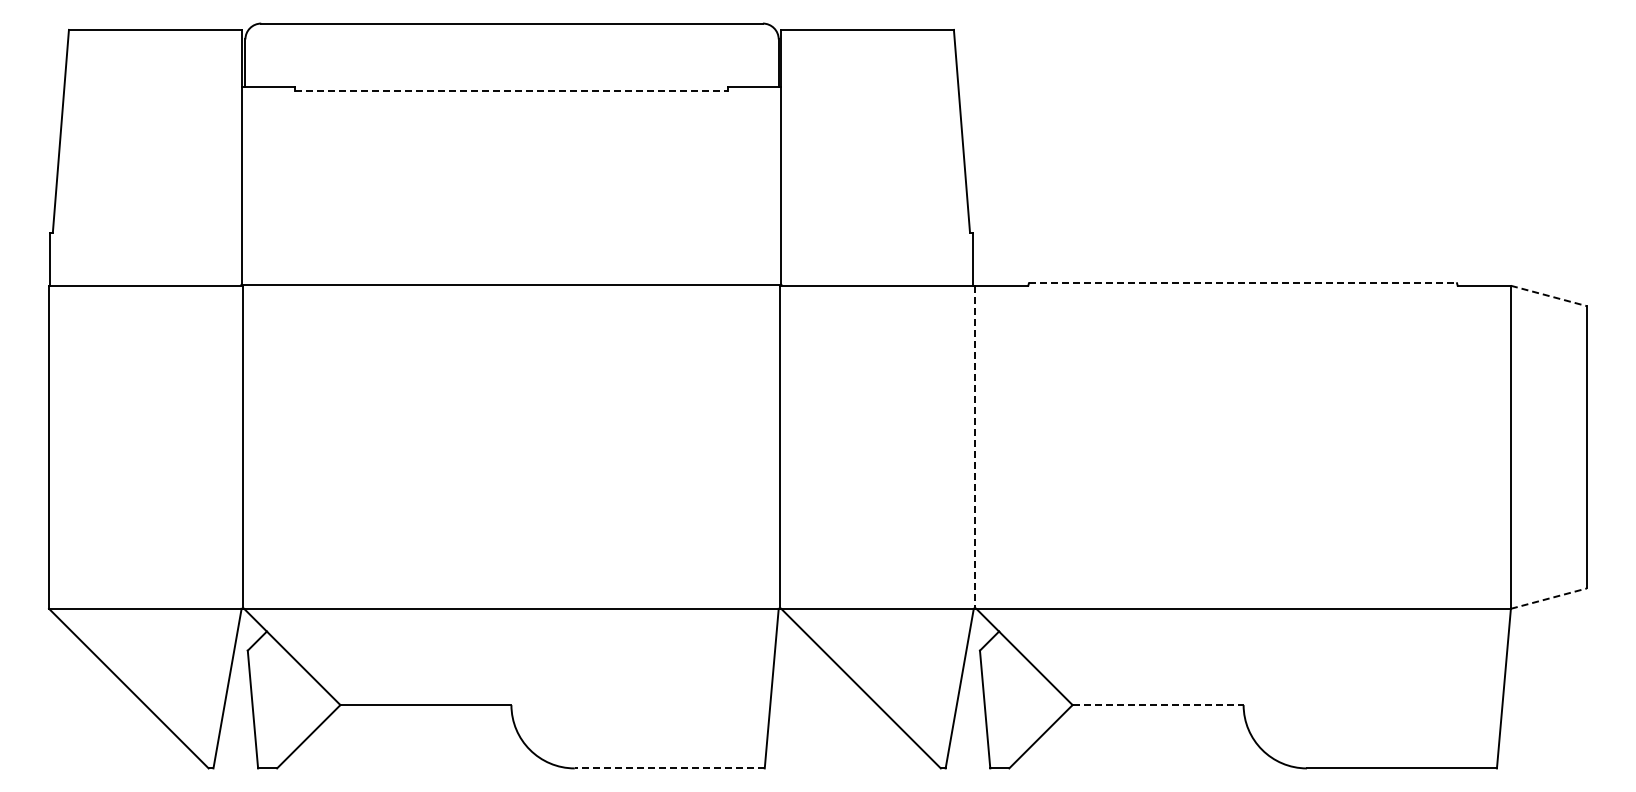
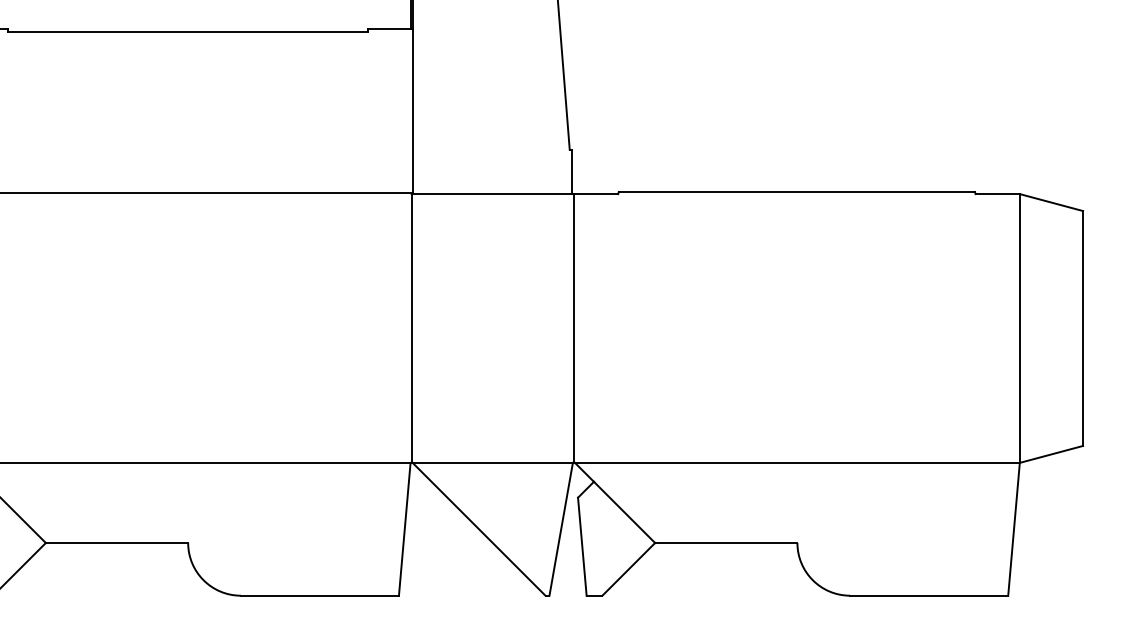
line: (511, 90) -> (188, 31), dashed -> solid
line: (1243, 283) -> (797, 192), dashed -> solid
line: (1549, 296) -> (1051, 203), dashed -> solid
line: (975, 447) -> (574, 328), dashed -> solid
line: (1549, 598) -> (1051, 454), dashed -> solid
line: (1158, 705) -> (726, 543), dashed -> solid
line: (669, 768) -> (319, 595), dashed -> solid

